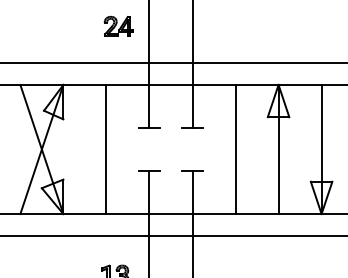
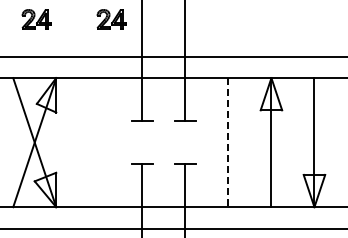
part: (43, 26) -> (36, 19), added
line: (106, 149) -> (99, 142), removed
line: (235, 149) -> (228, 142), solid -> dashed

